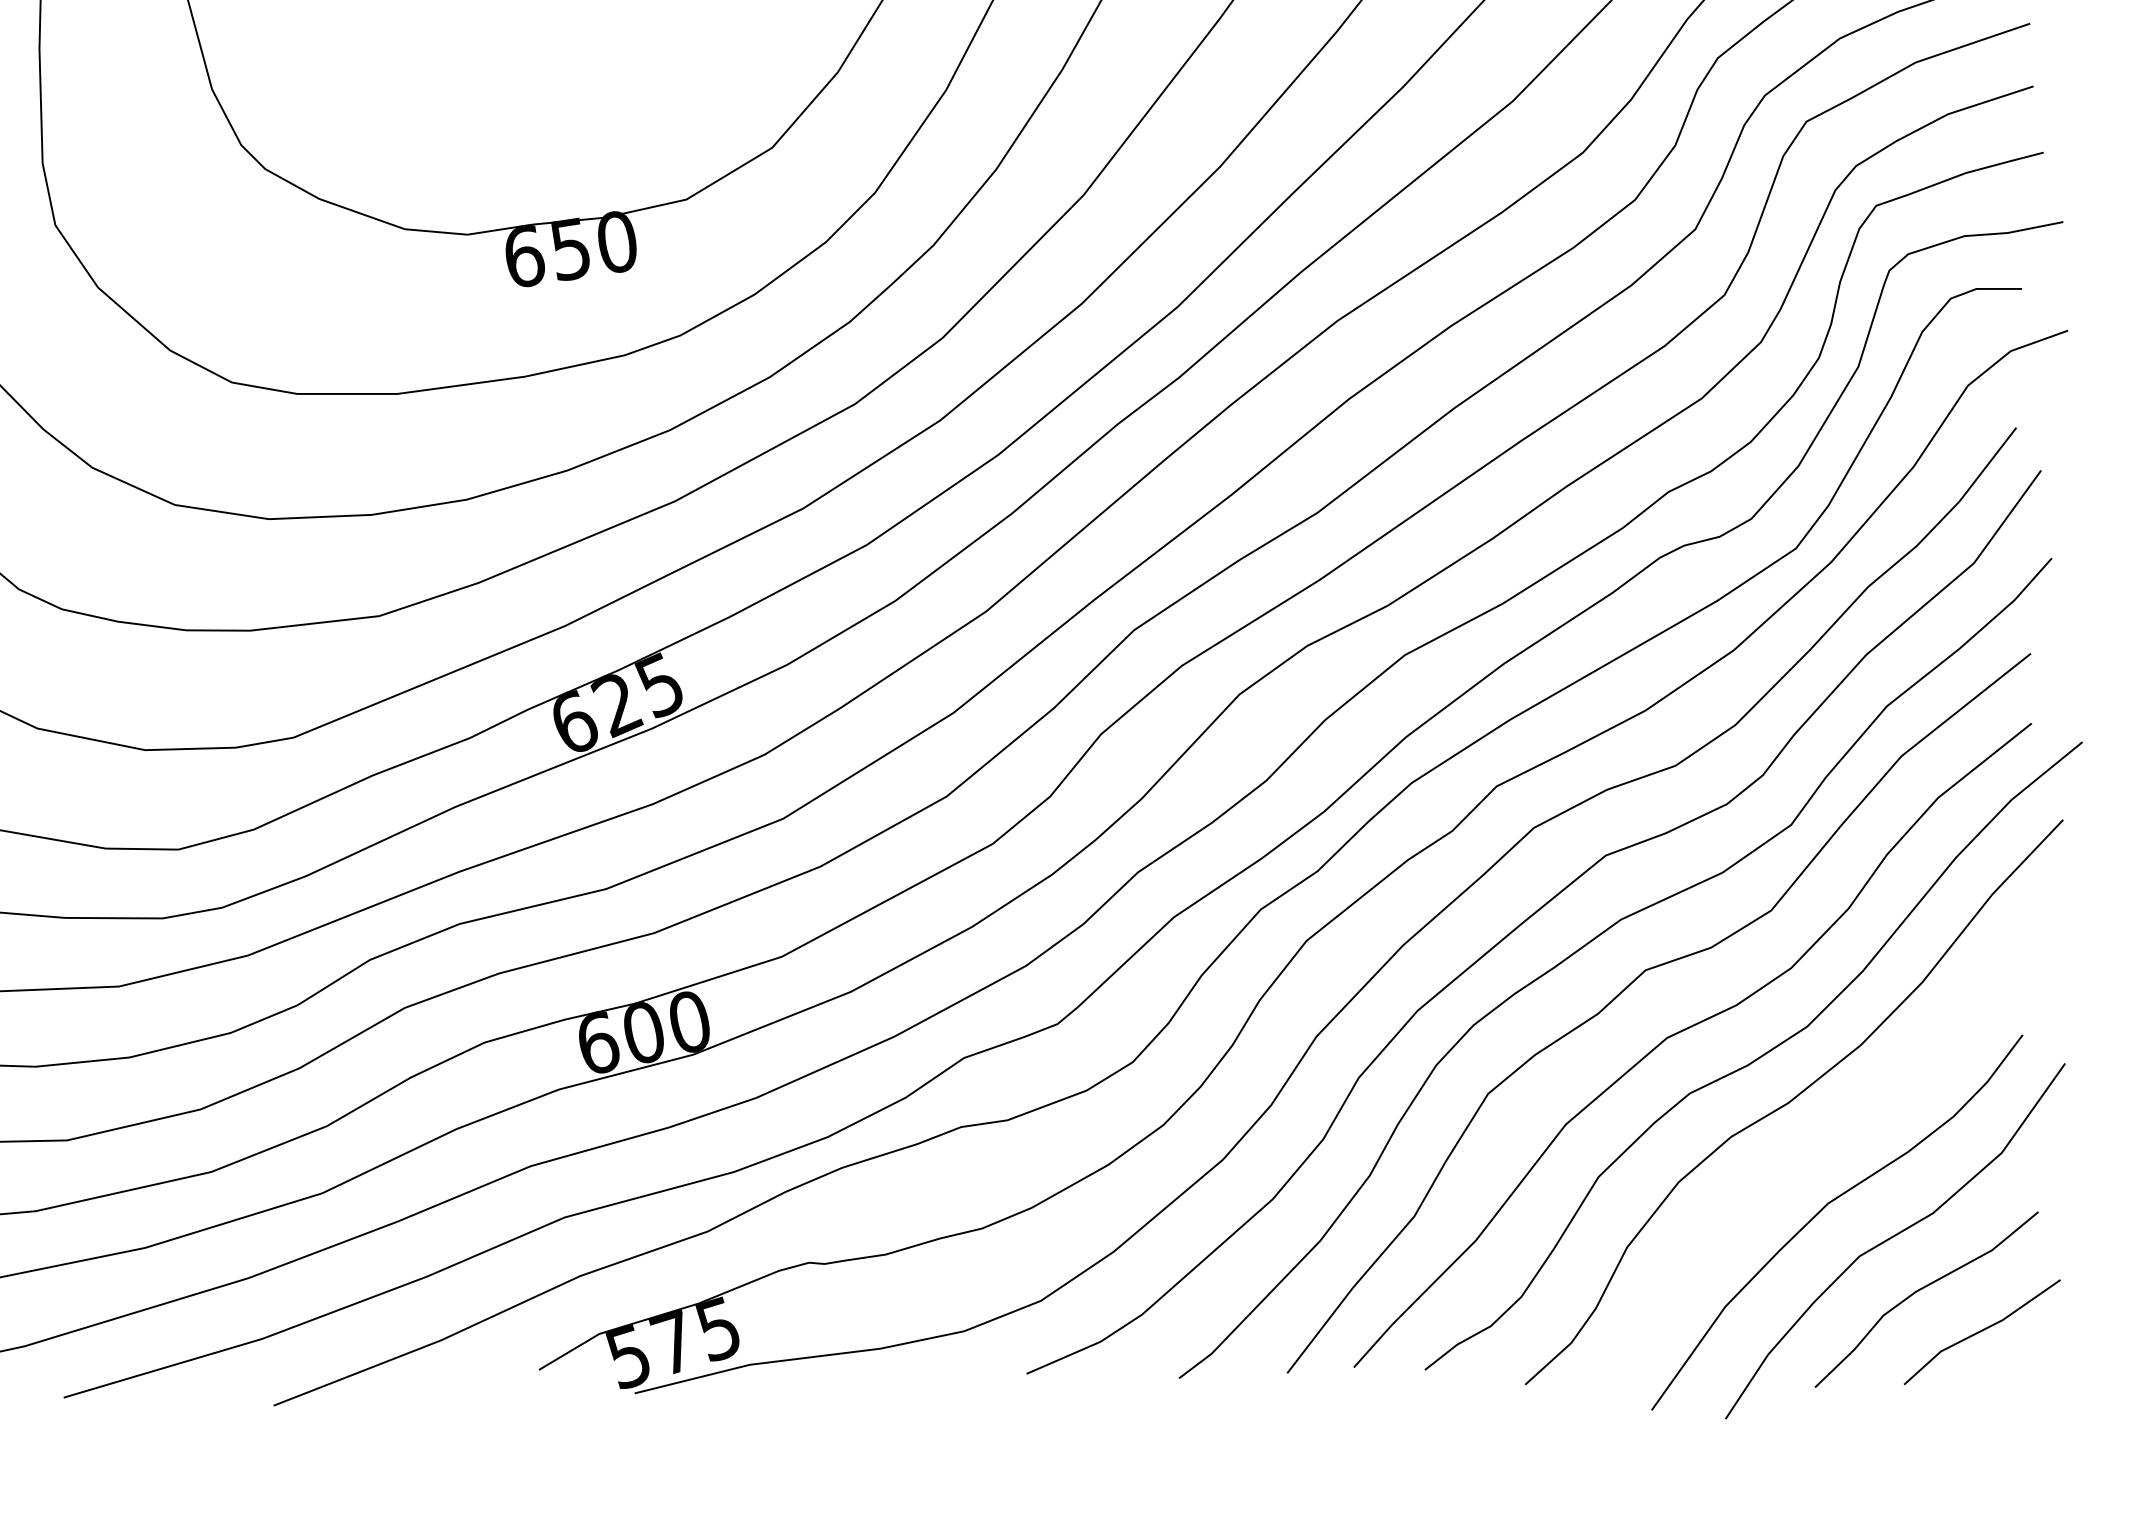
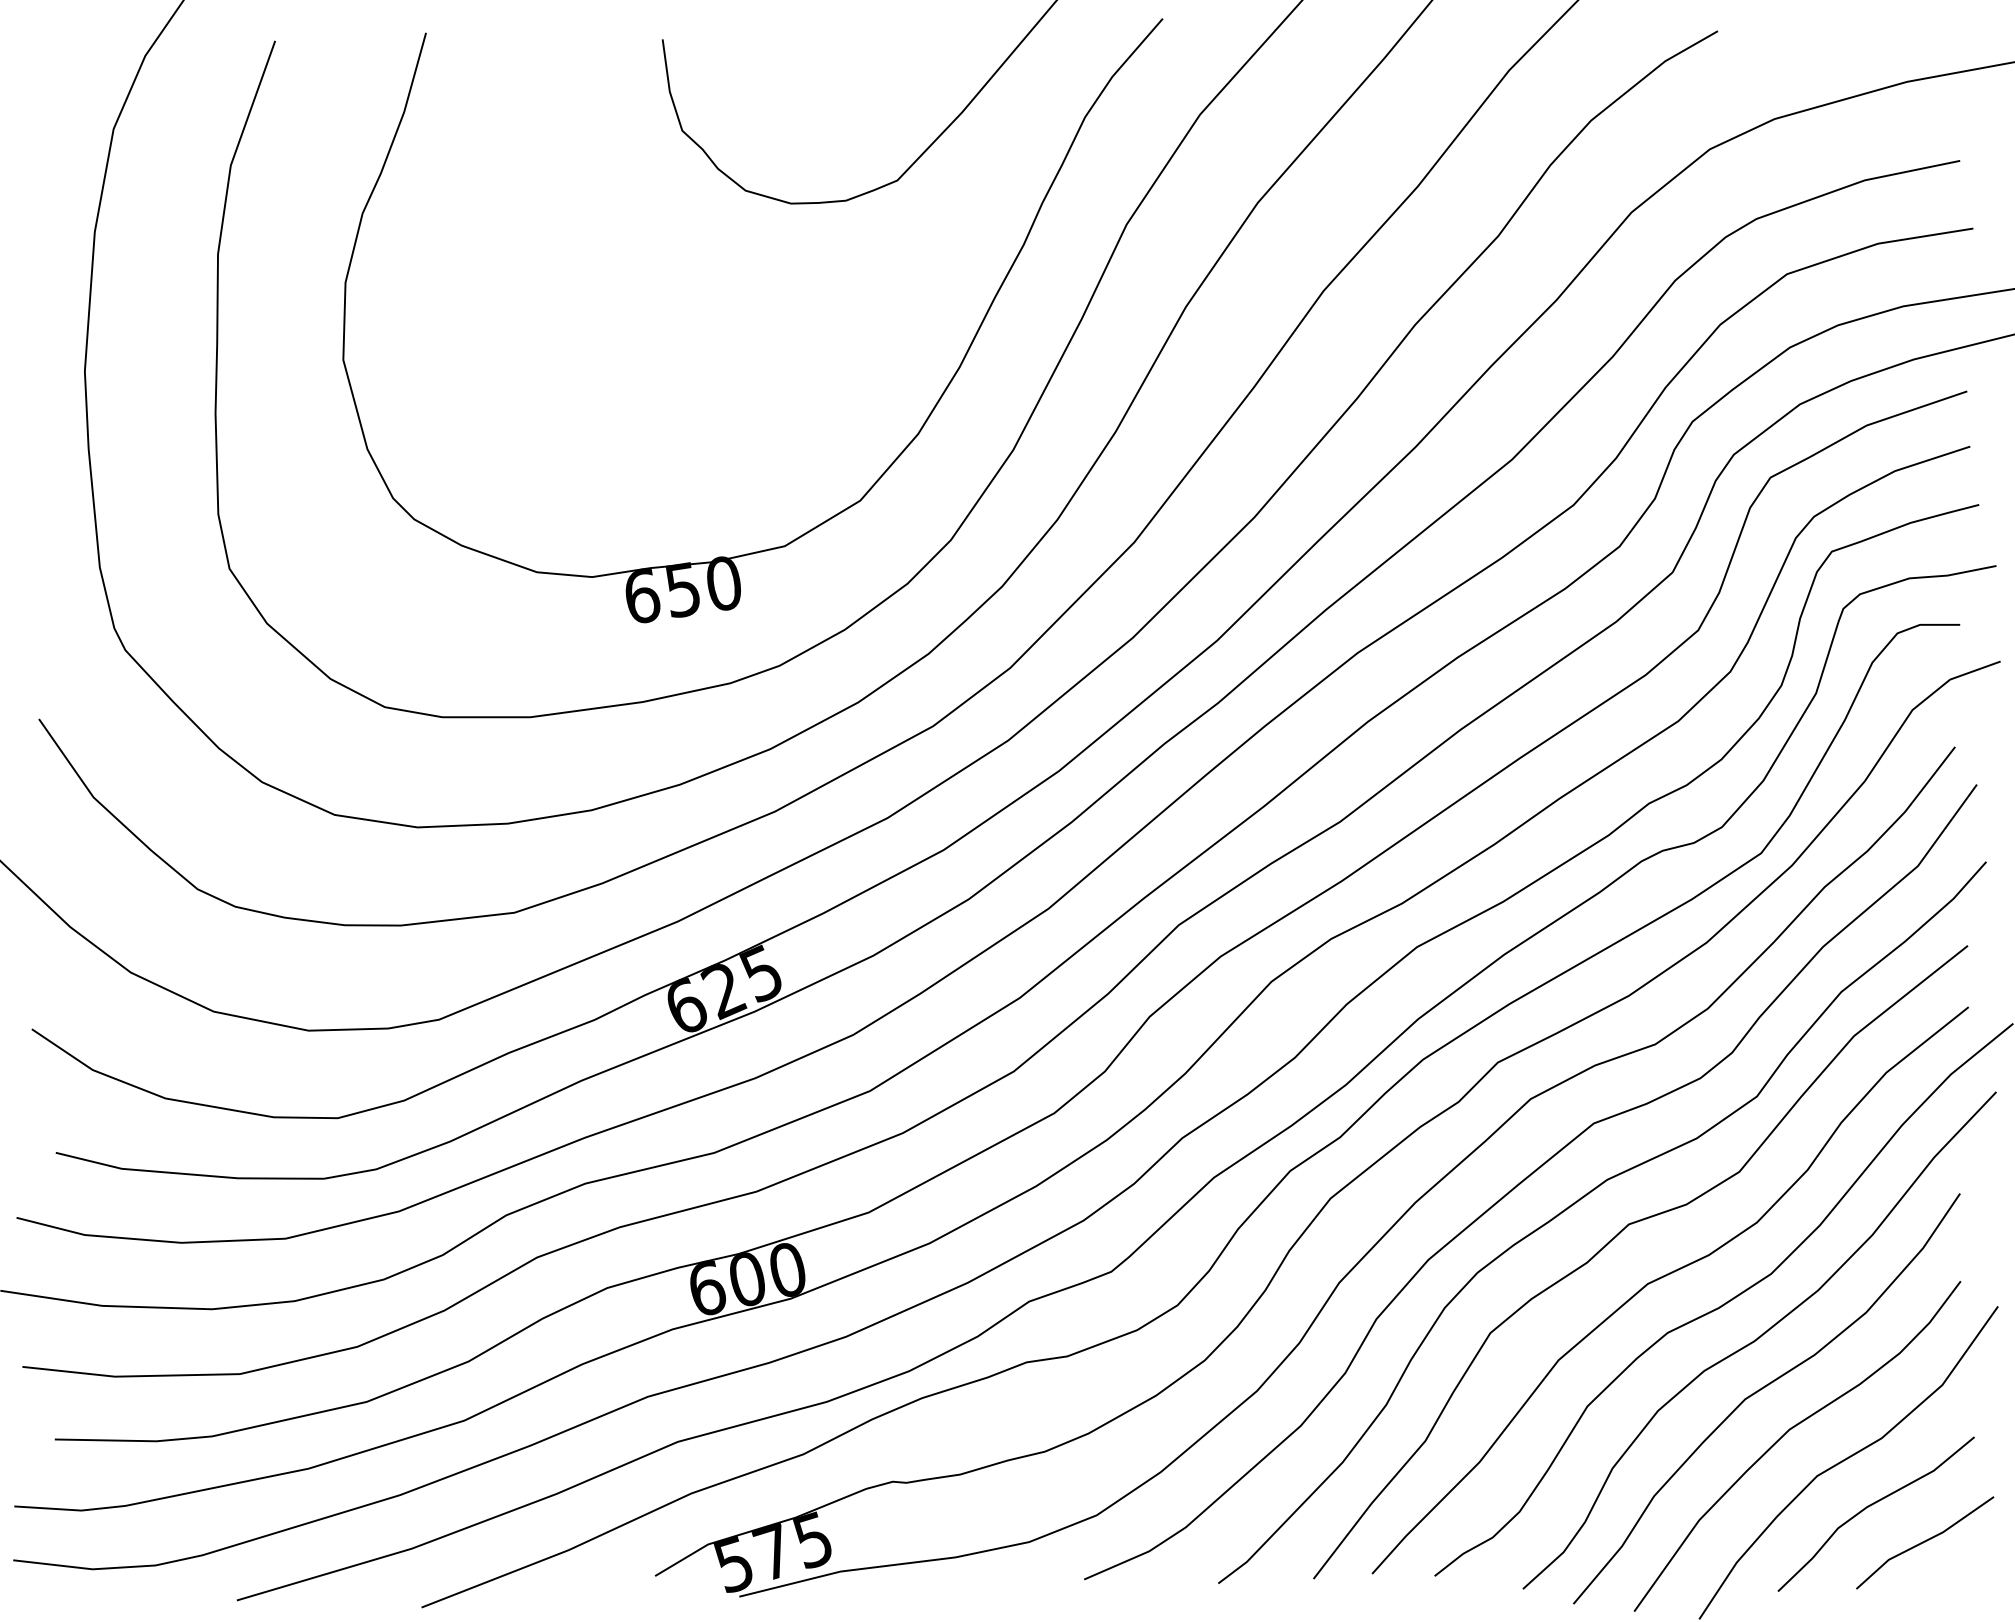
curve: (1797, 1157) -> (1762, 1389), added

